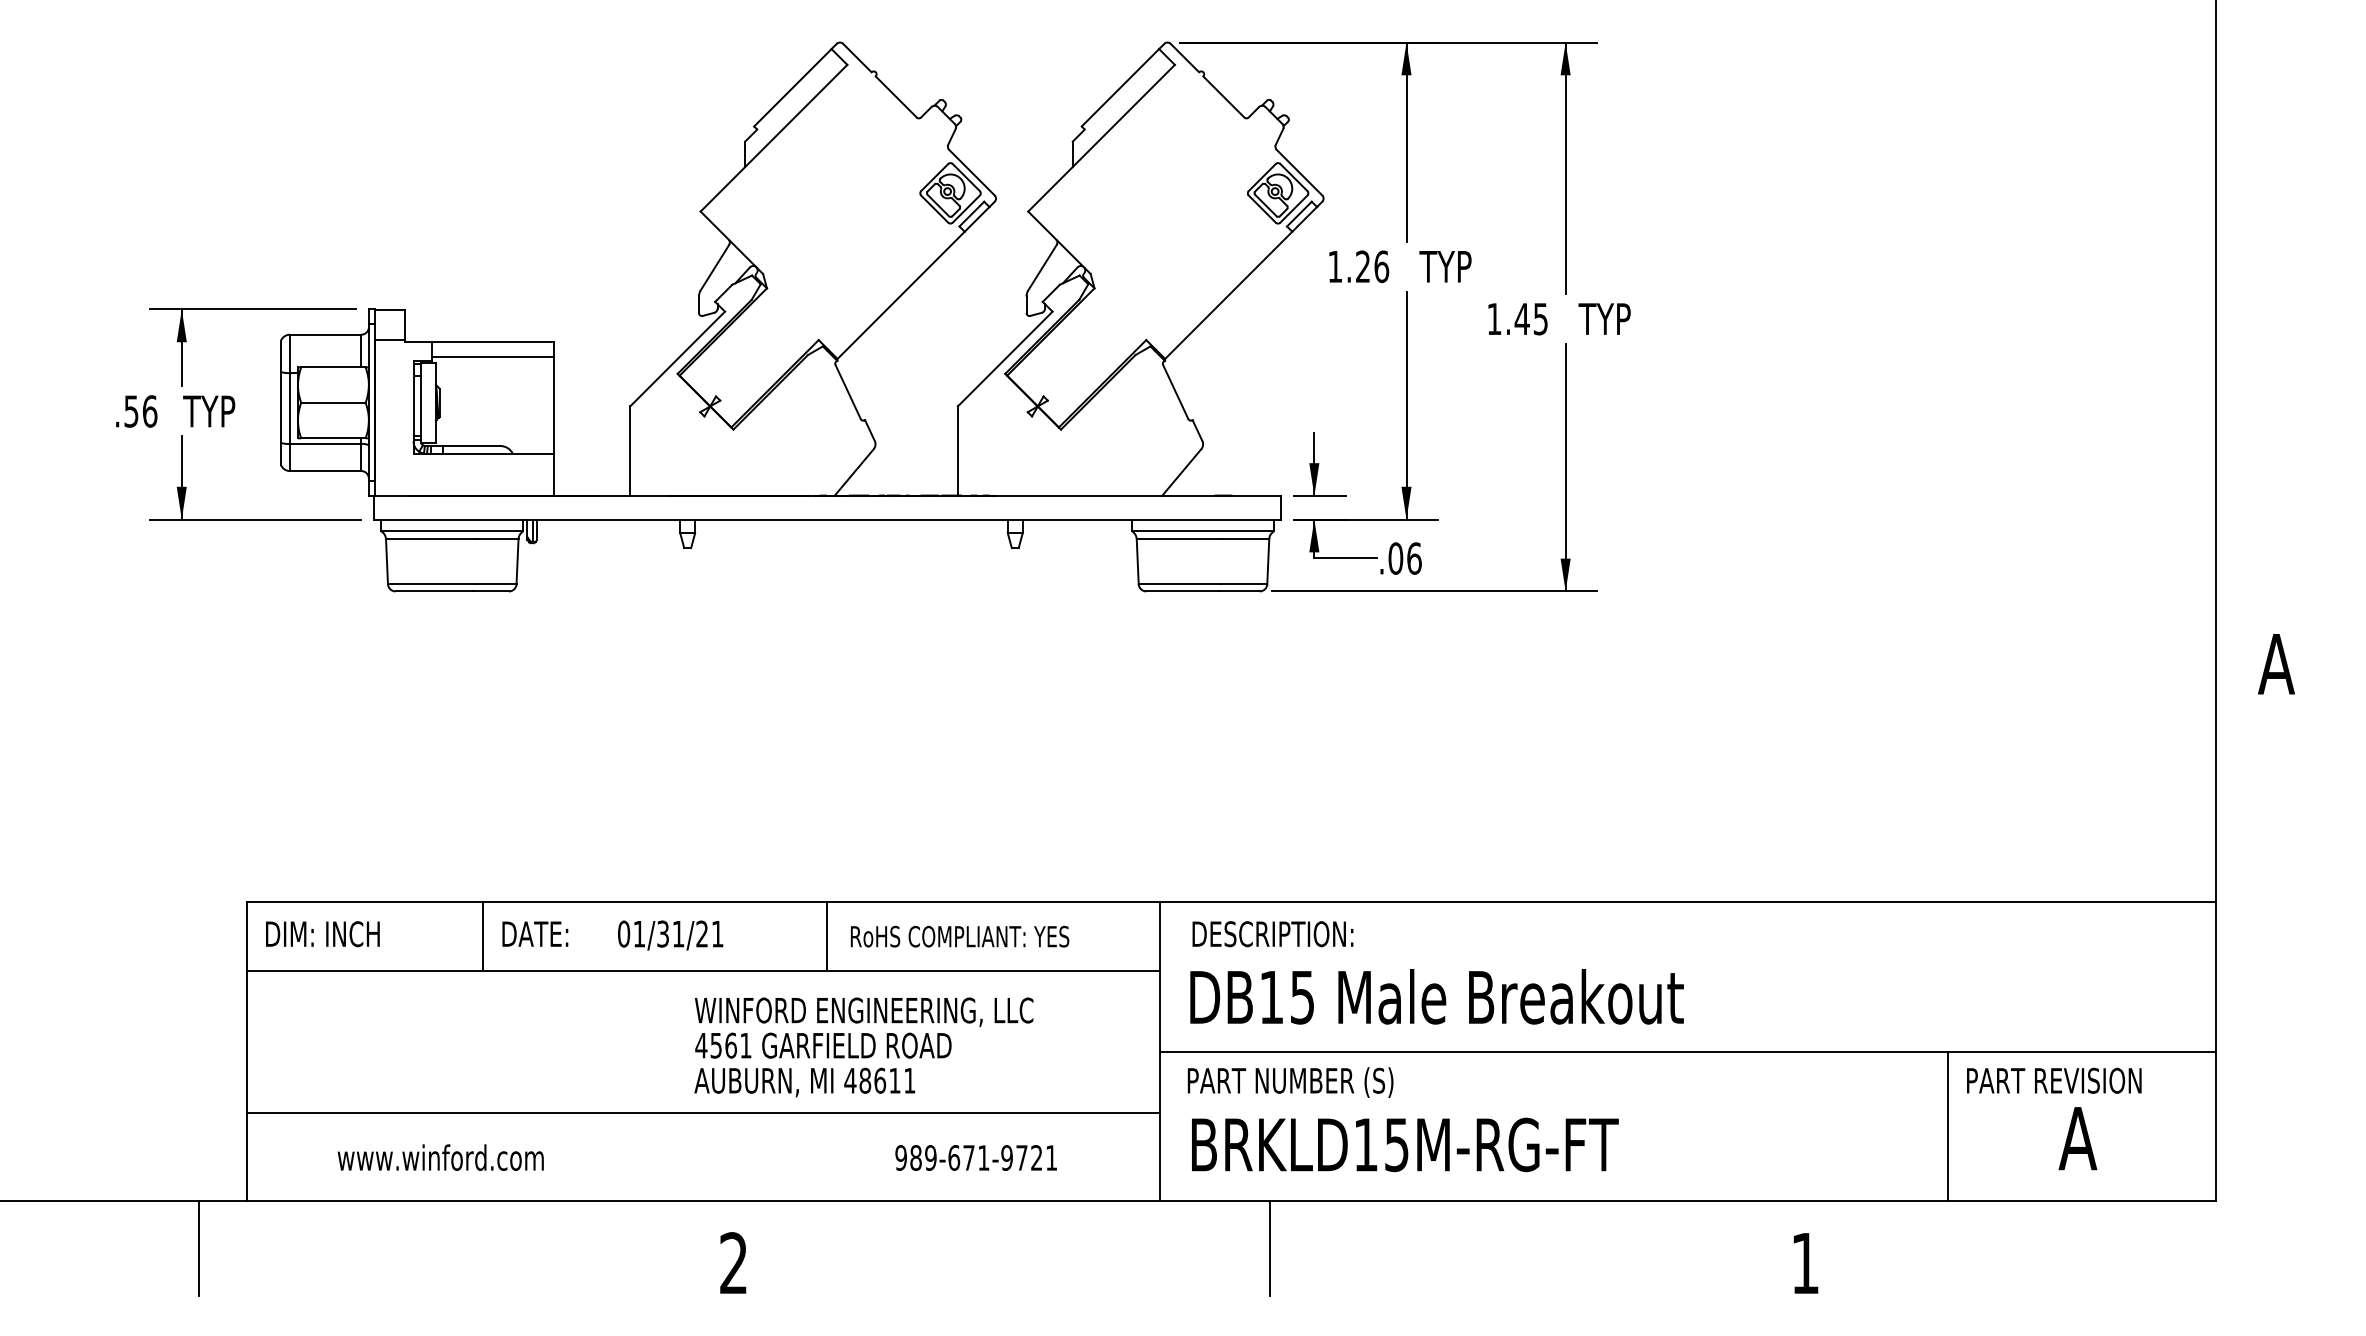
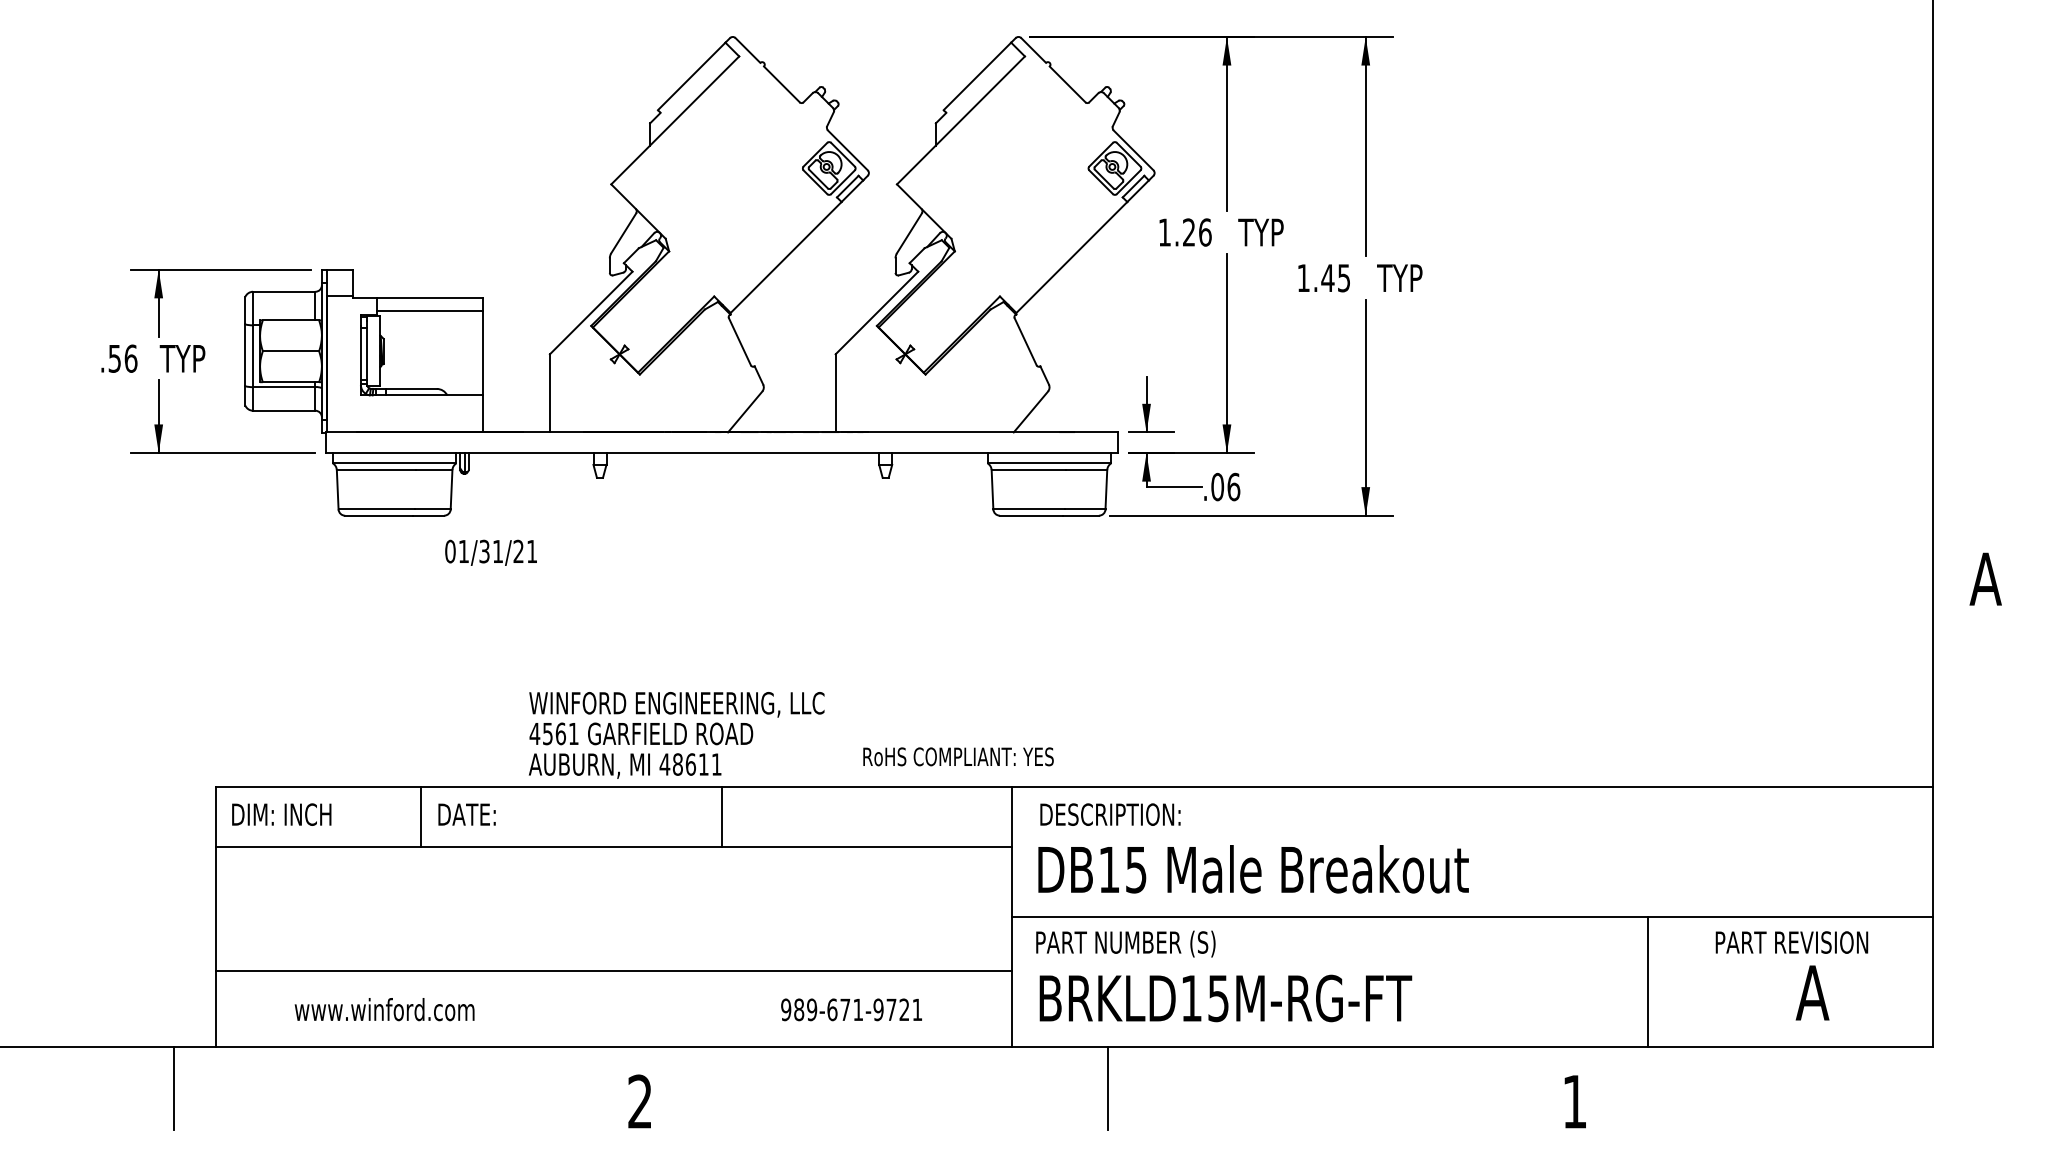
text: (669, 935) -> (490, 552), moved
text: (960, 936) -> (958, 756), moved
text: (863, 1047) -> (676, 735), moved
line: (1948, 1126) -> (1648, 982), moved

